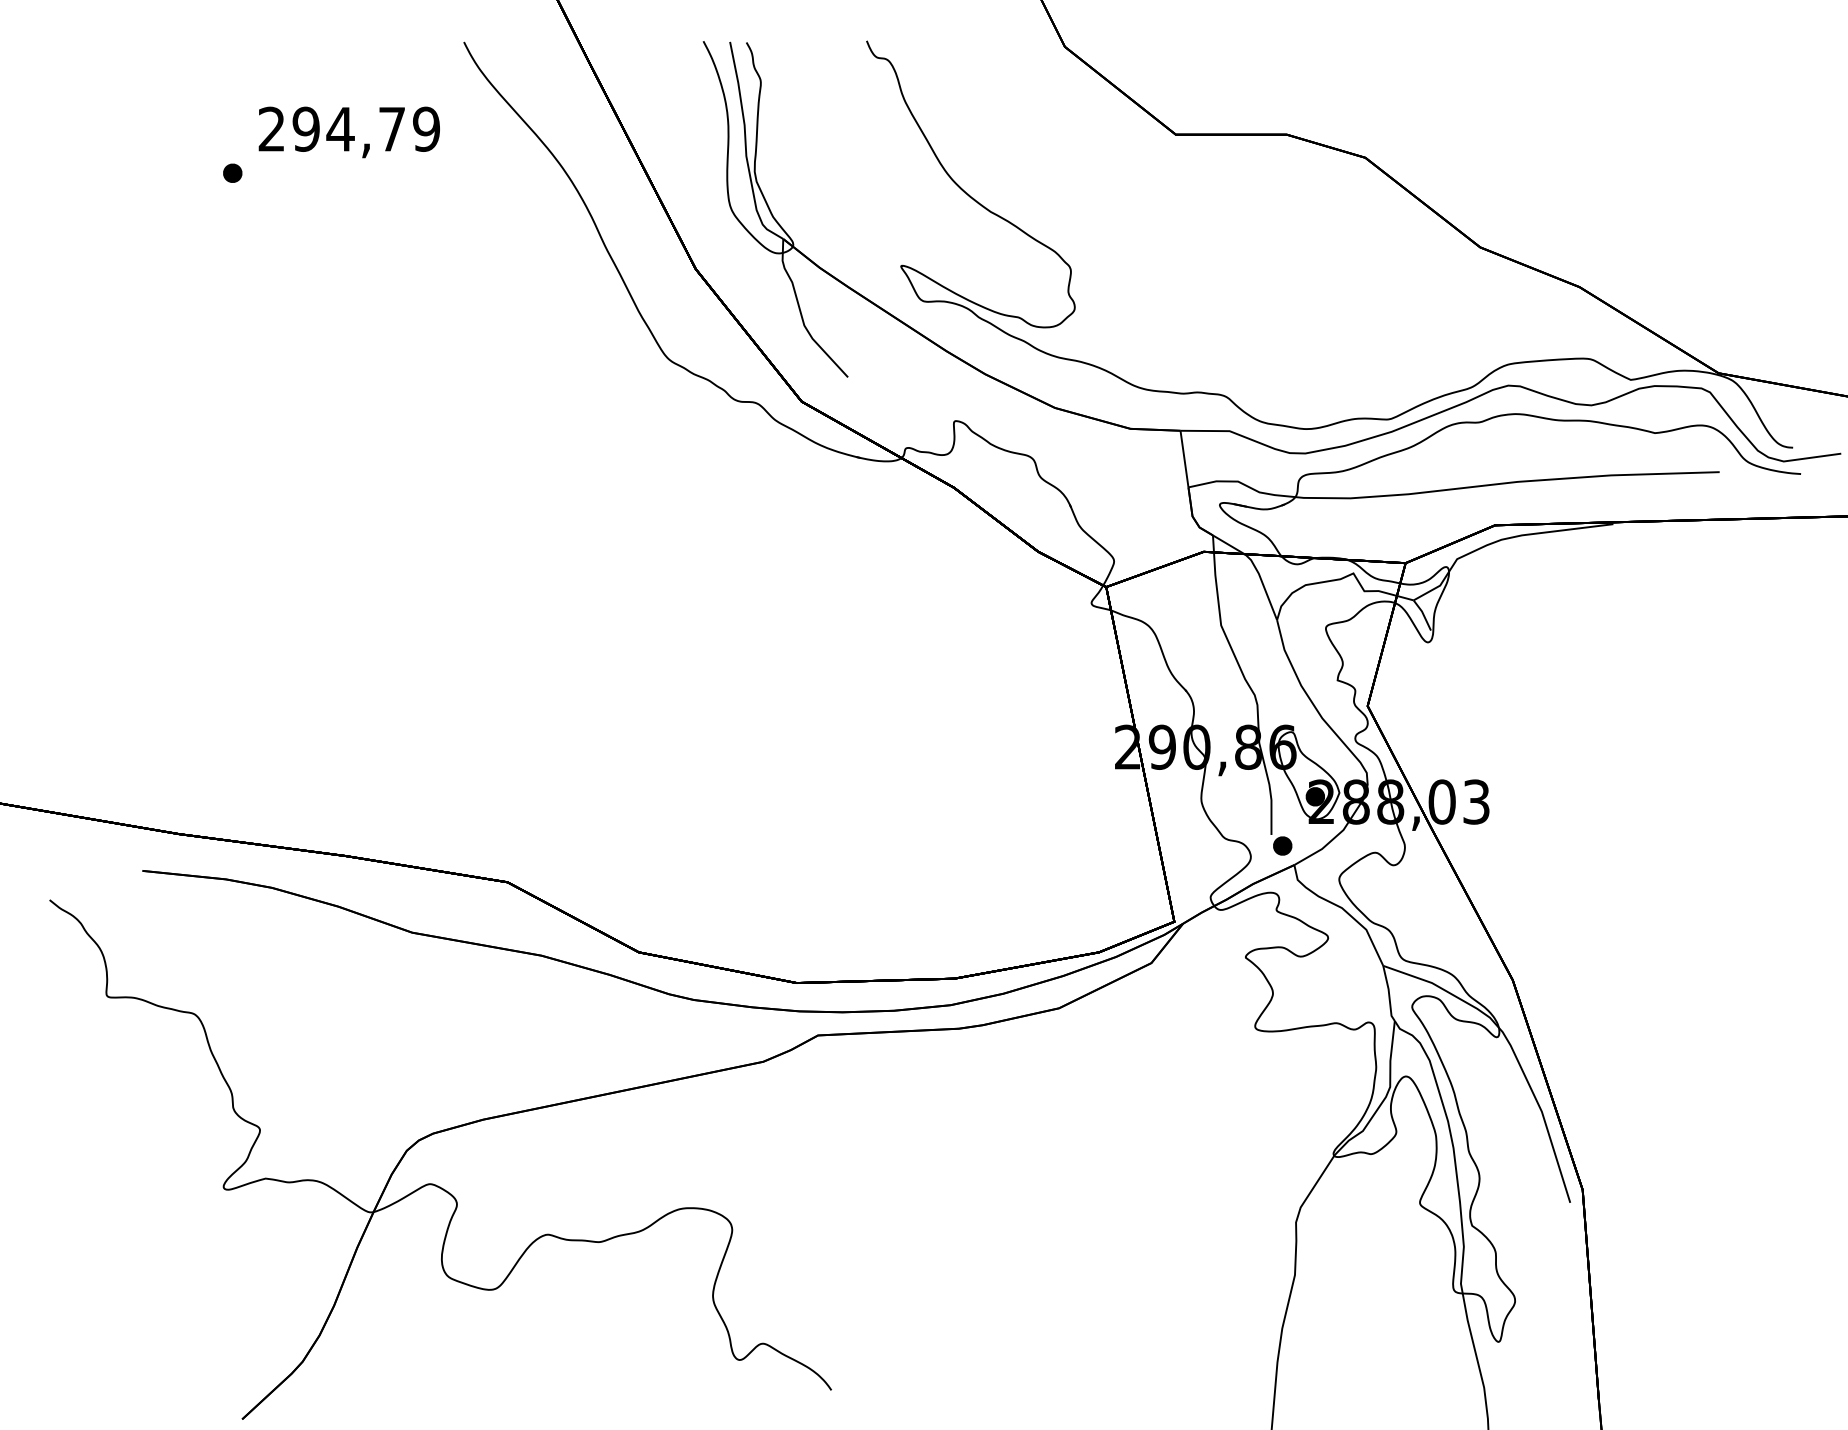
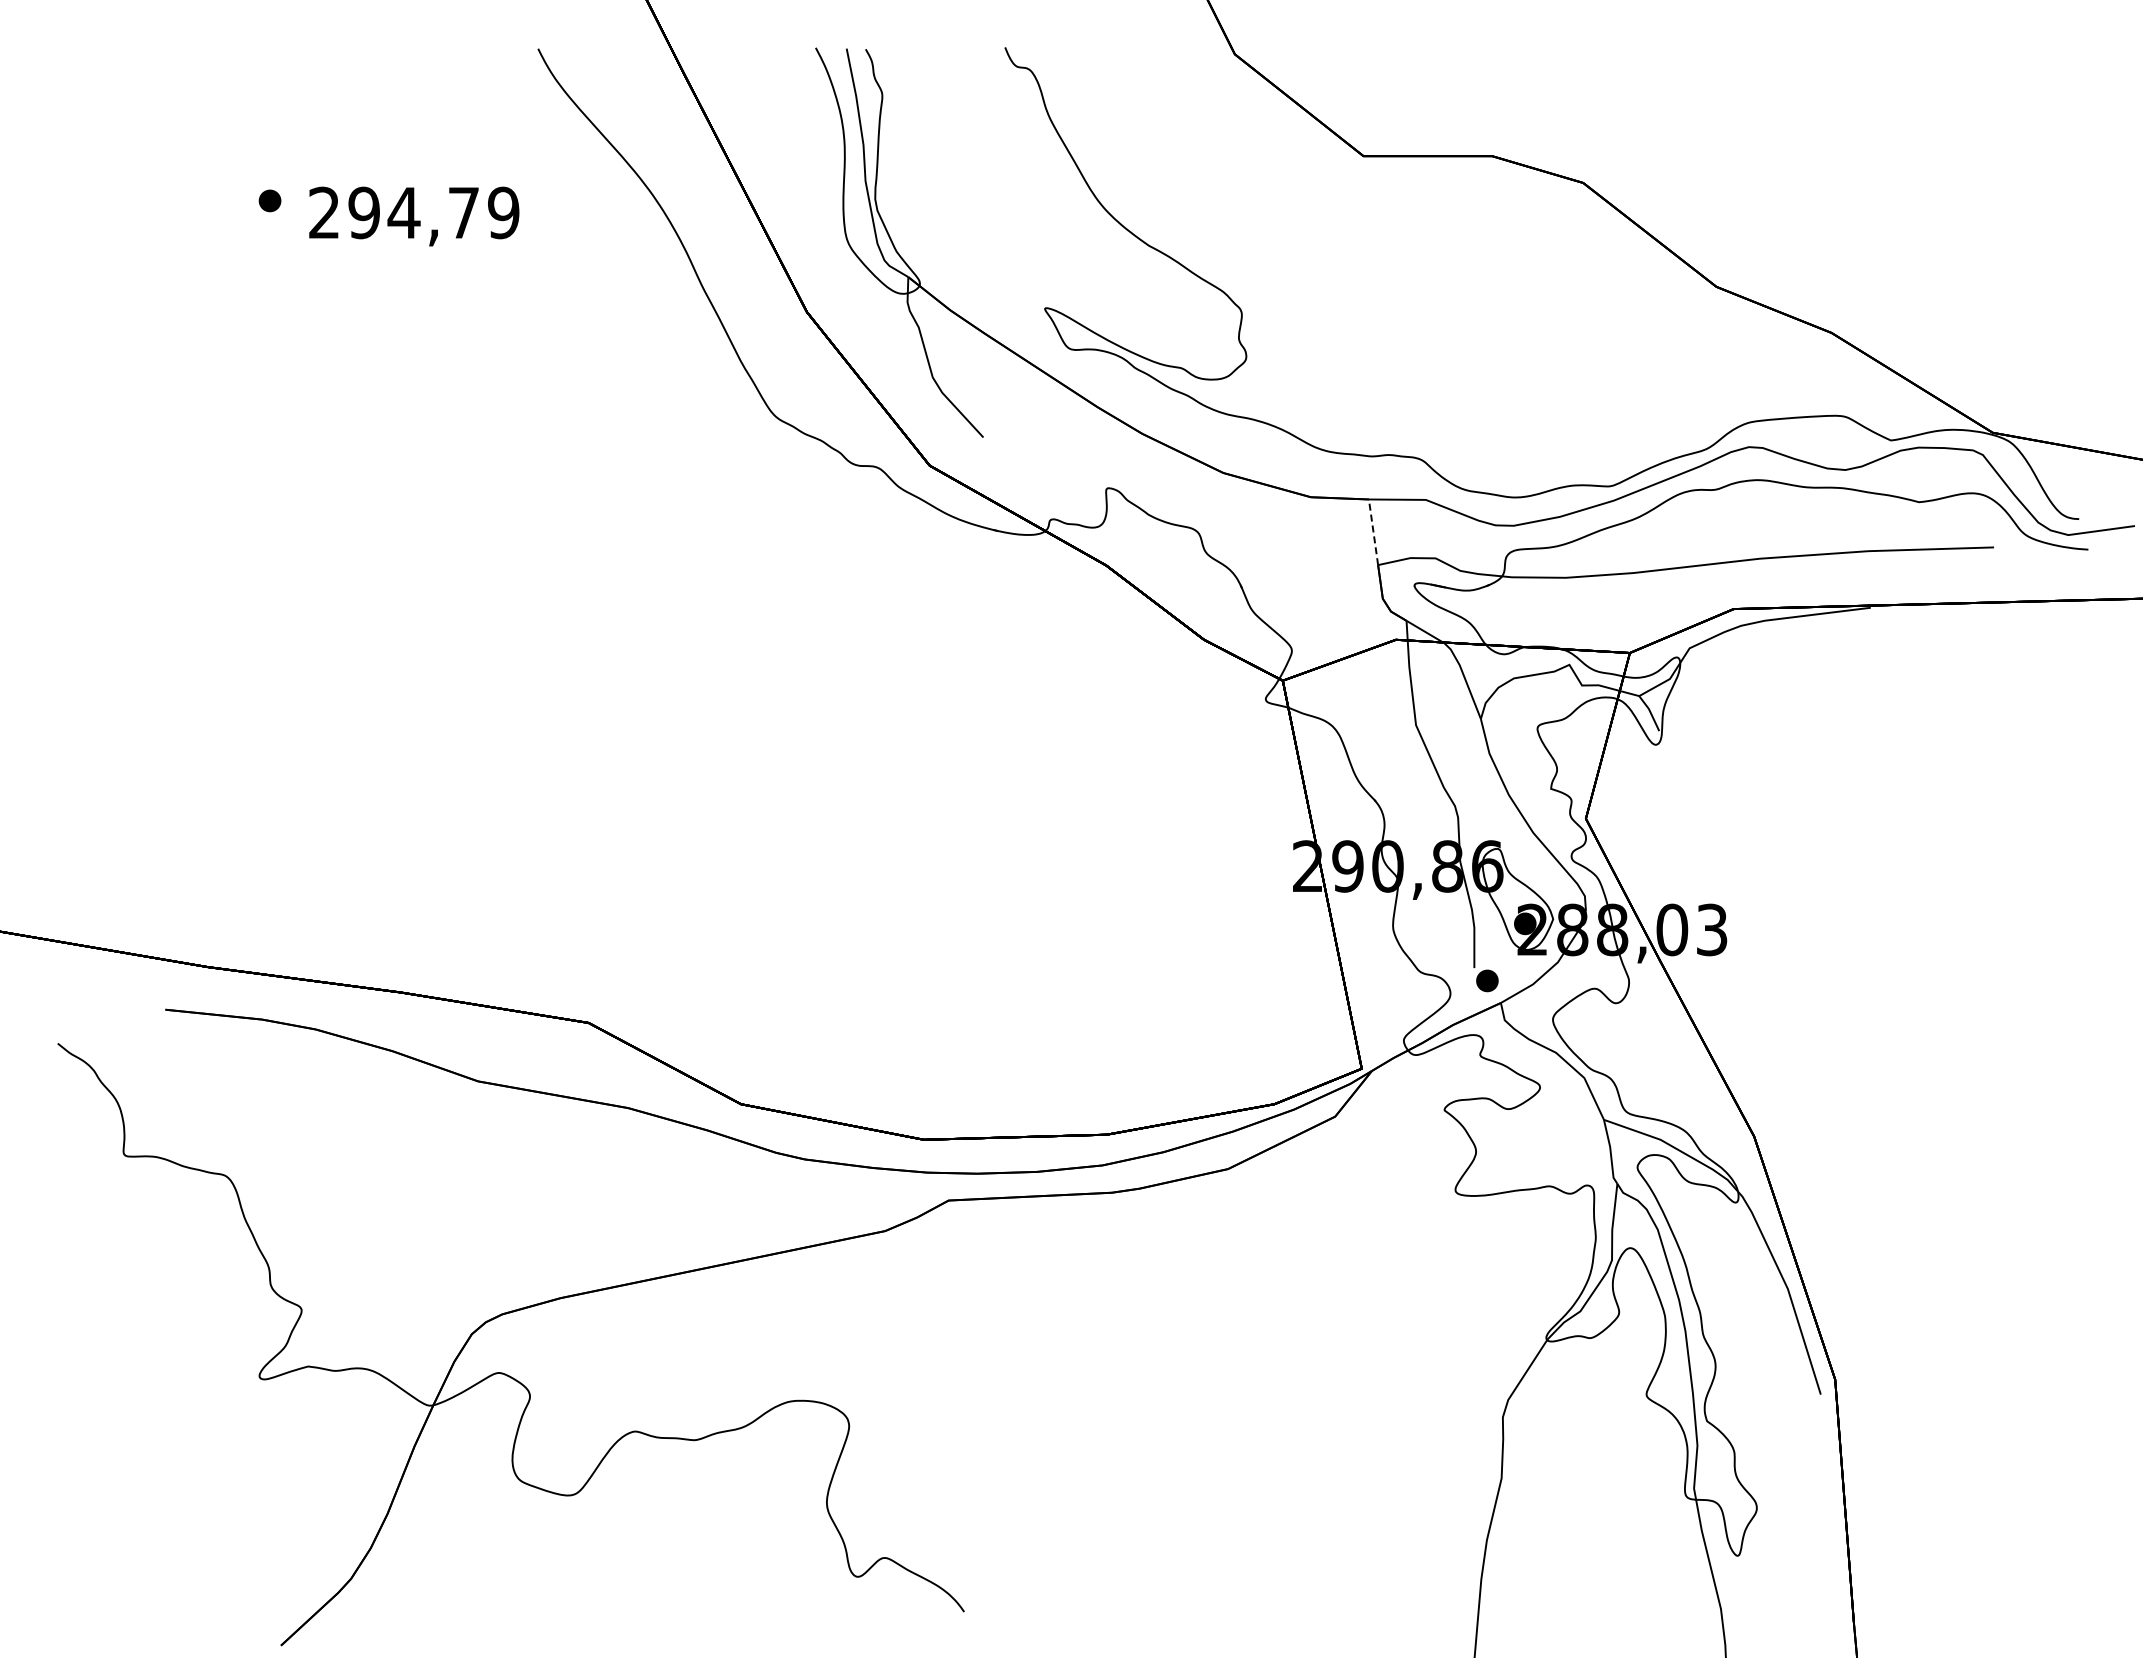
text: (349, 132) -> (414, 216), moved
line: (1184, 458) -> (1373, 531), solid -> dashed

